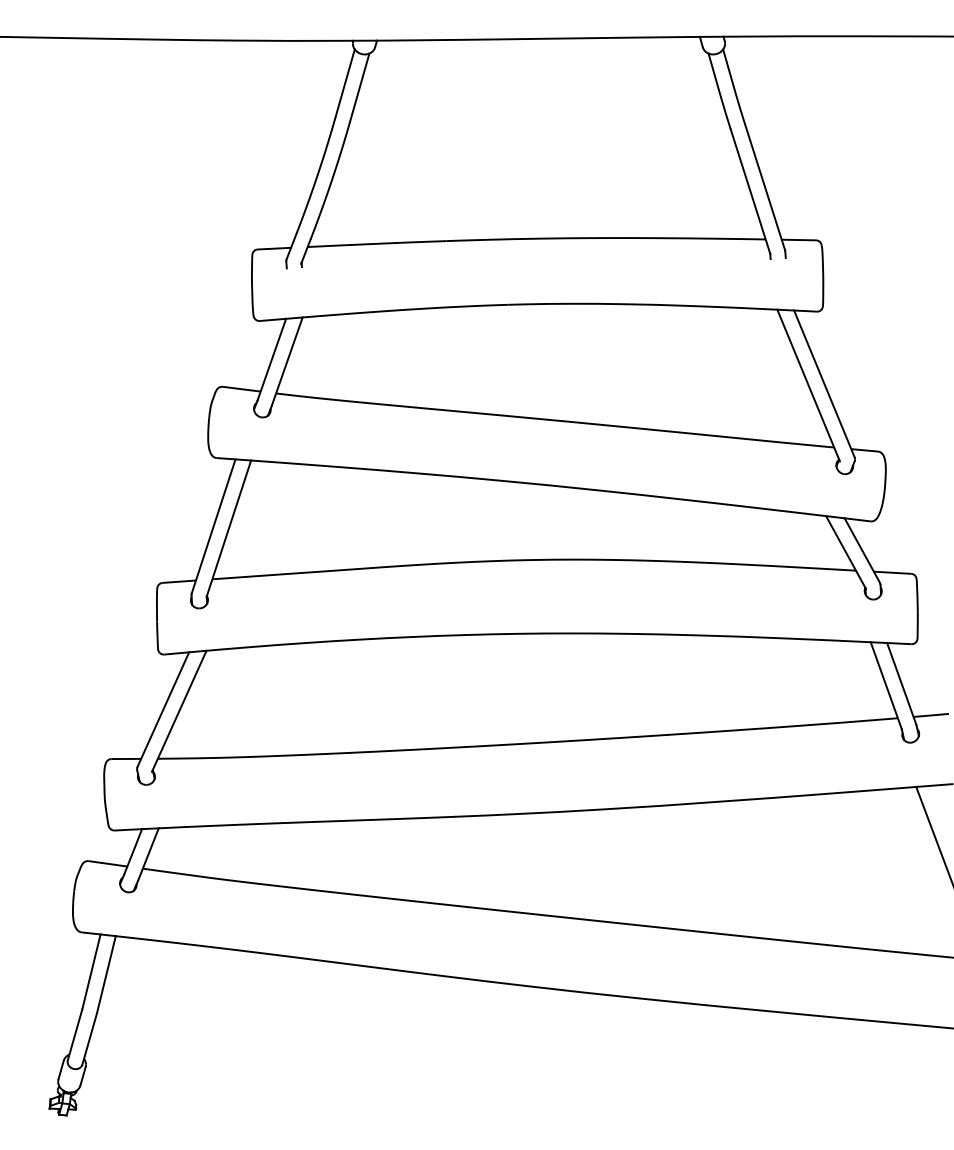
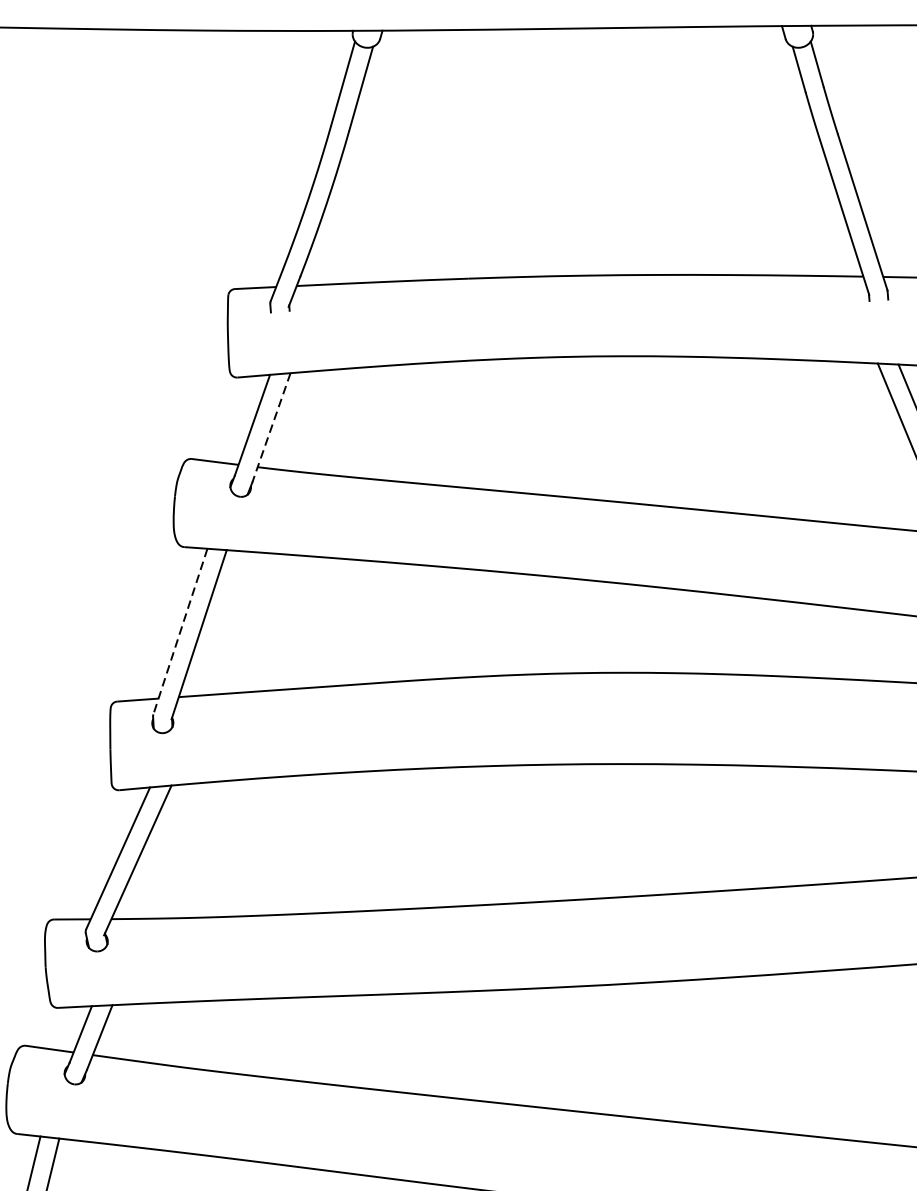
line: (287, 361) -> (271, 427), solid -> dashed
line: (213, 526) -> (180, 631), solid -> dashed

